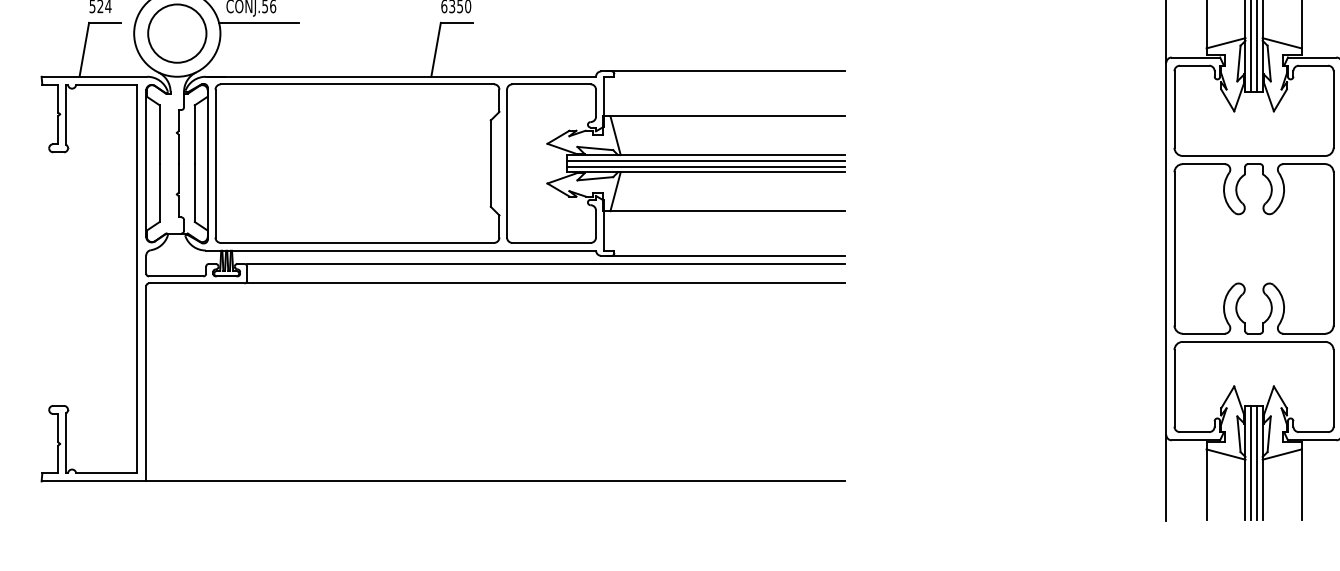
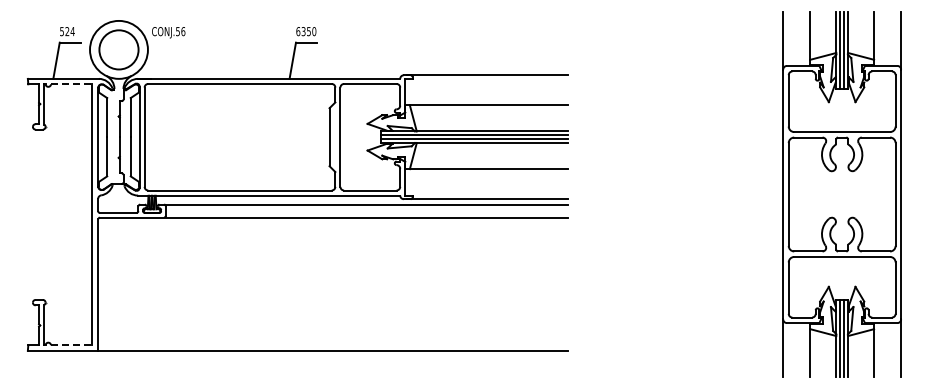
line: (258, 22) -> (173, 42), removed
line: (106, 85) -> (71, 84), solid -> dashed
line: (106, 473) -> (71, 345), solid -> dashed

